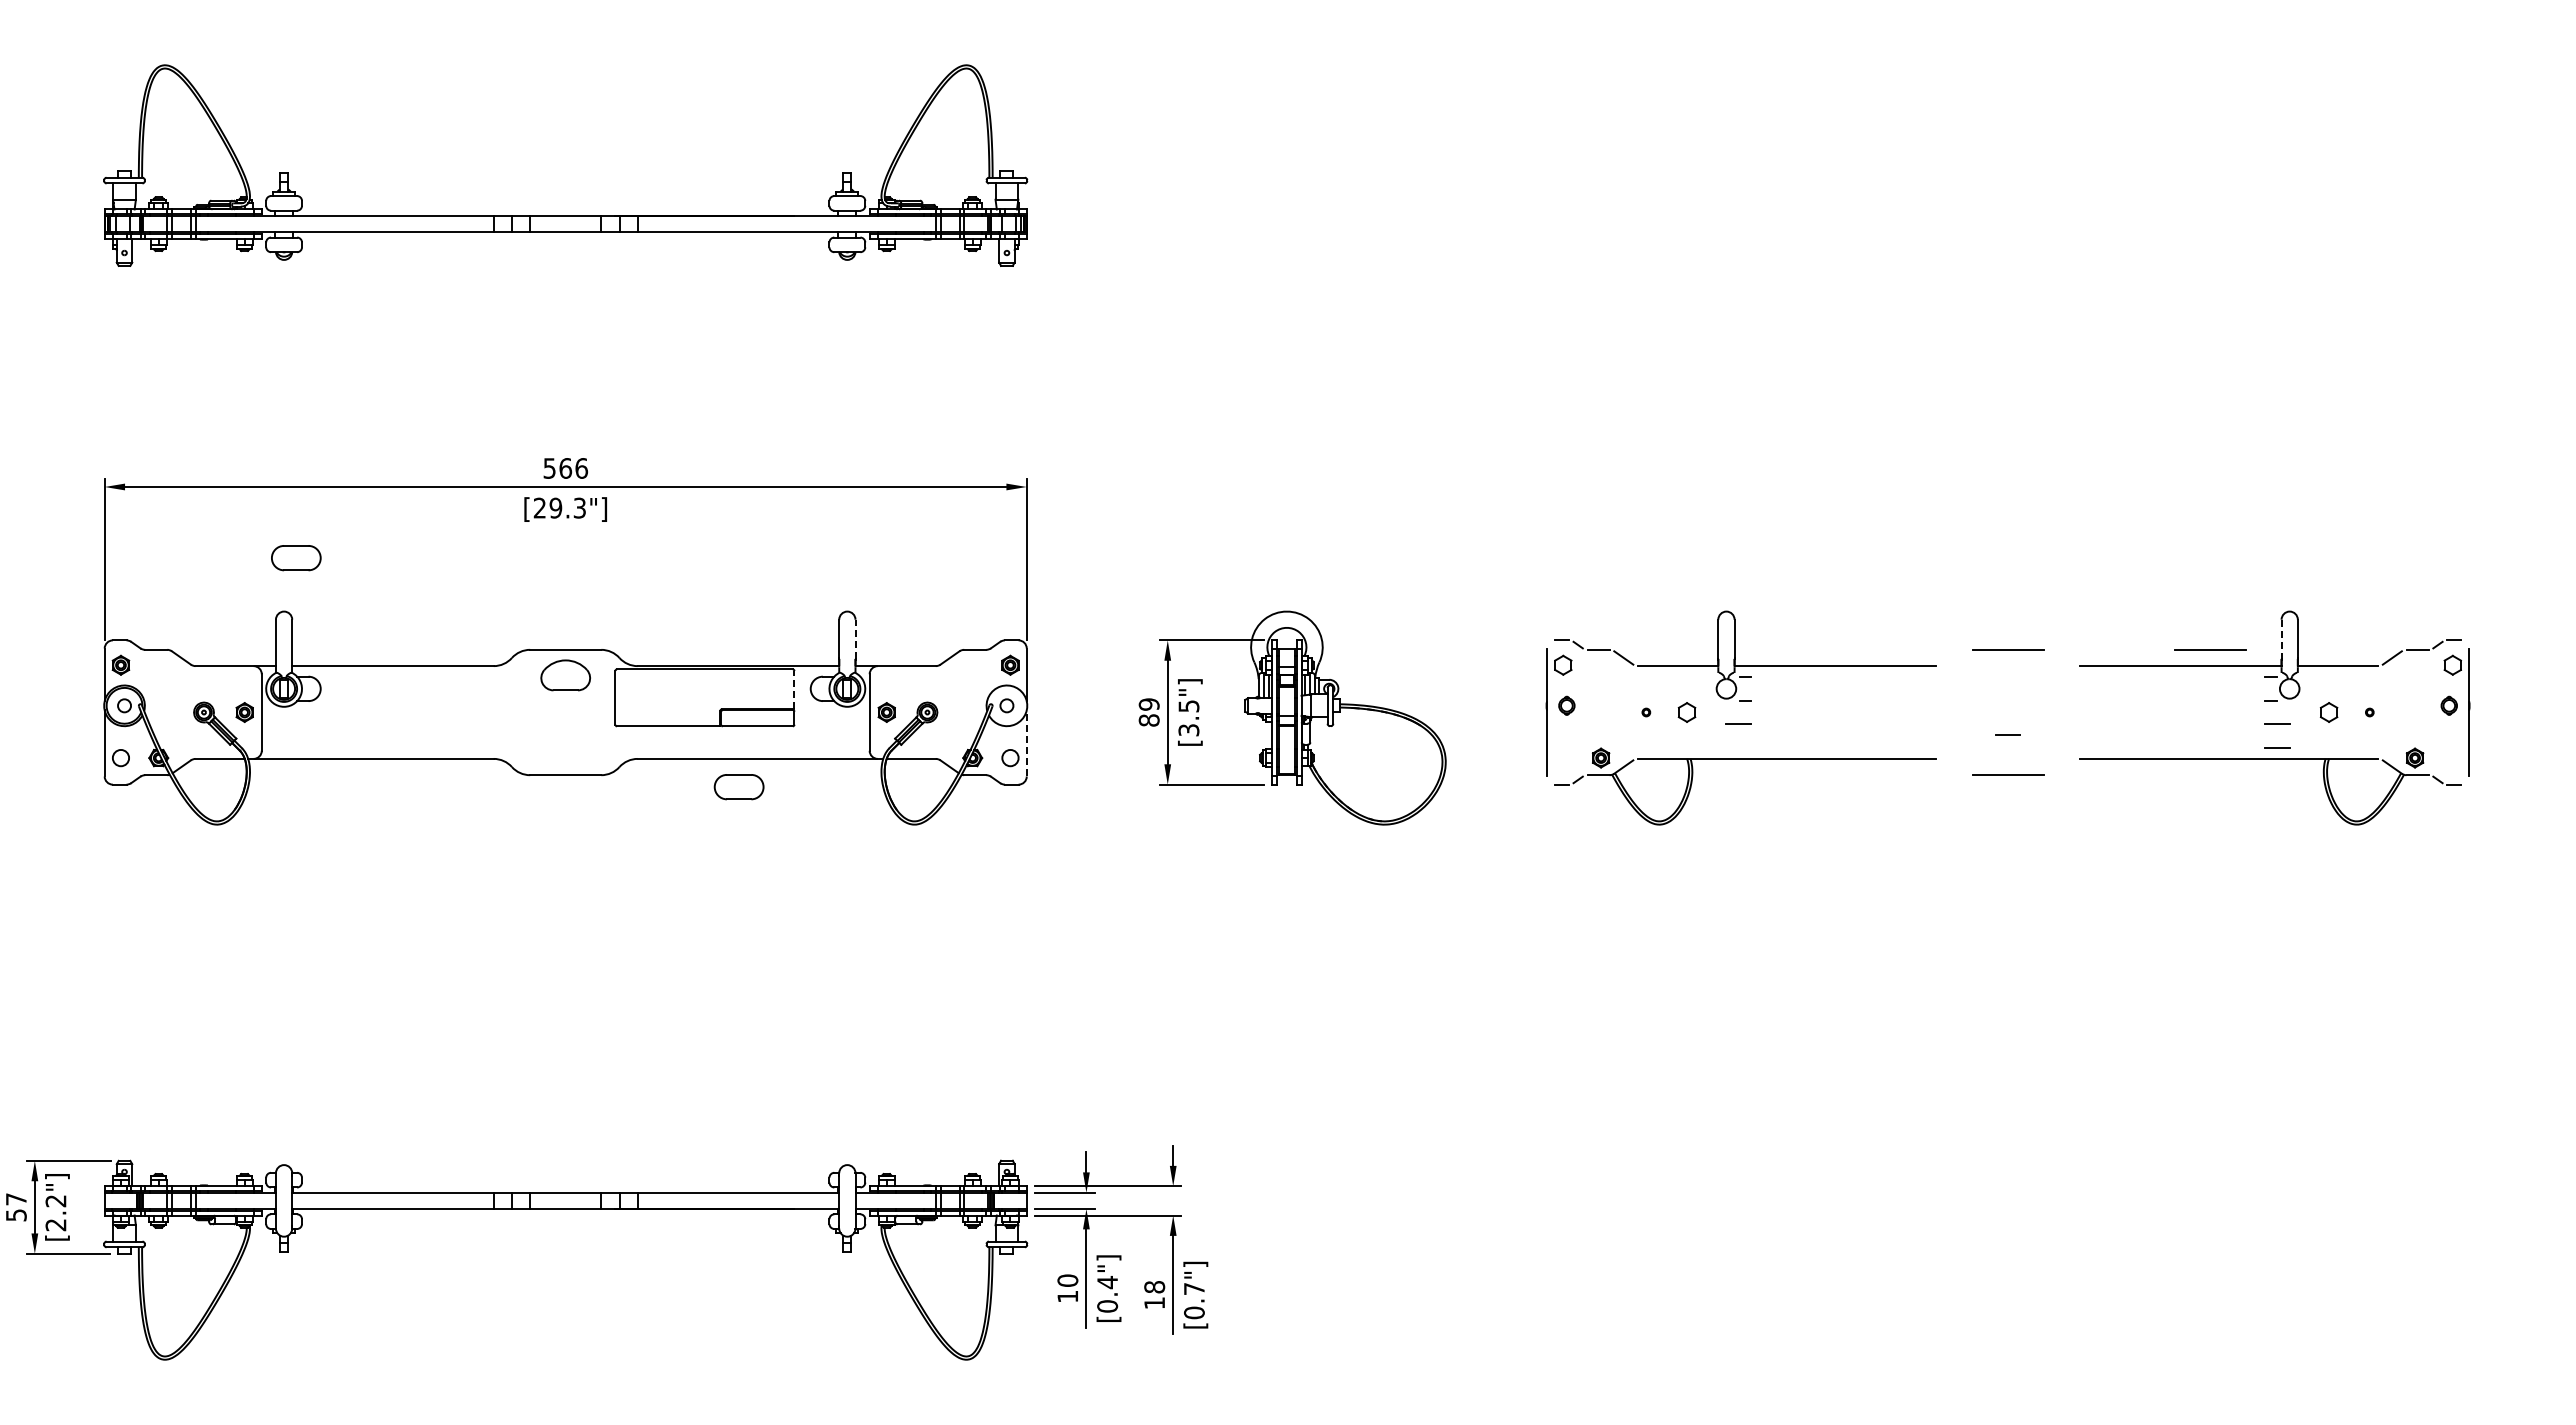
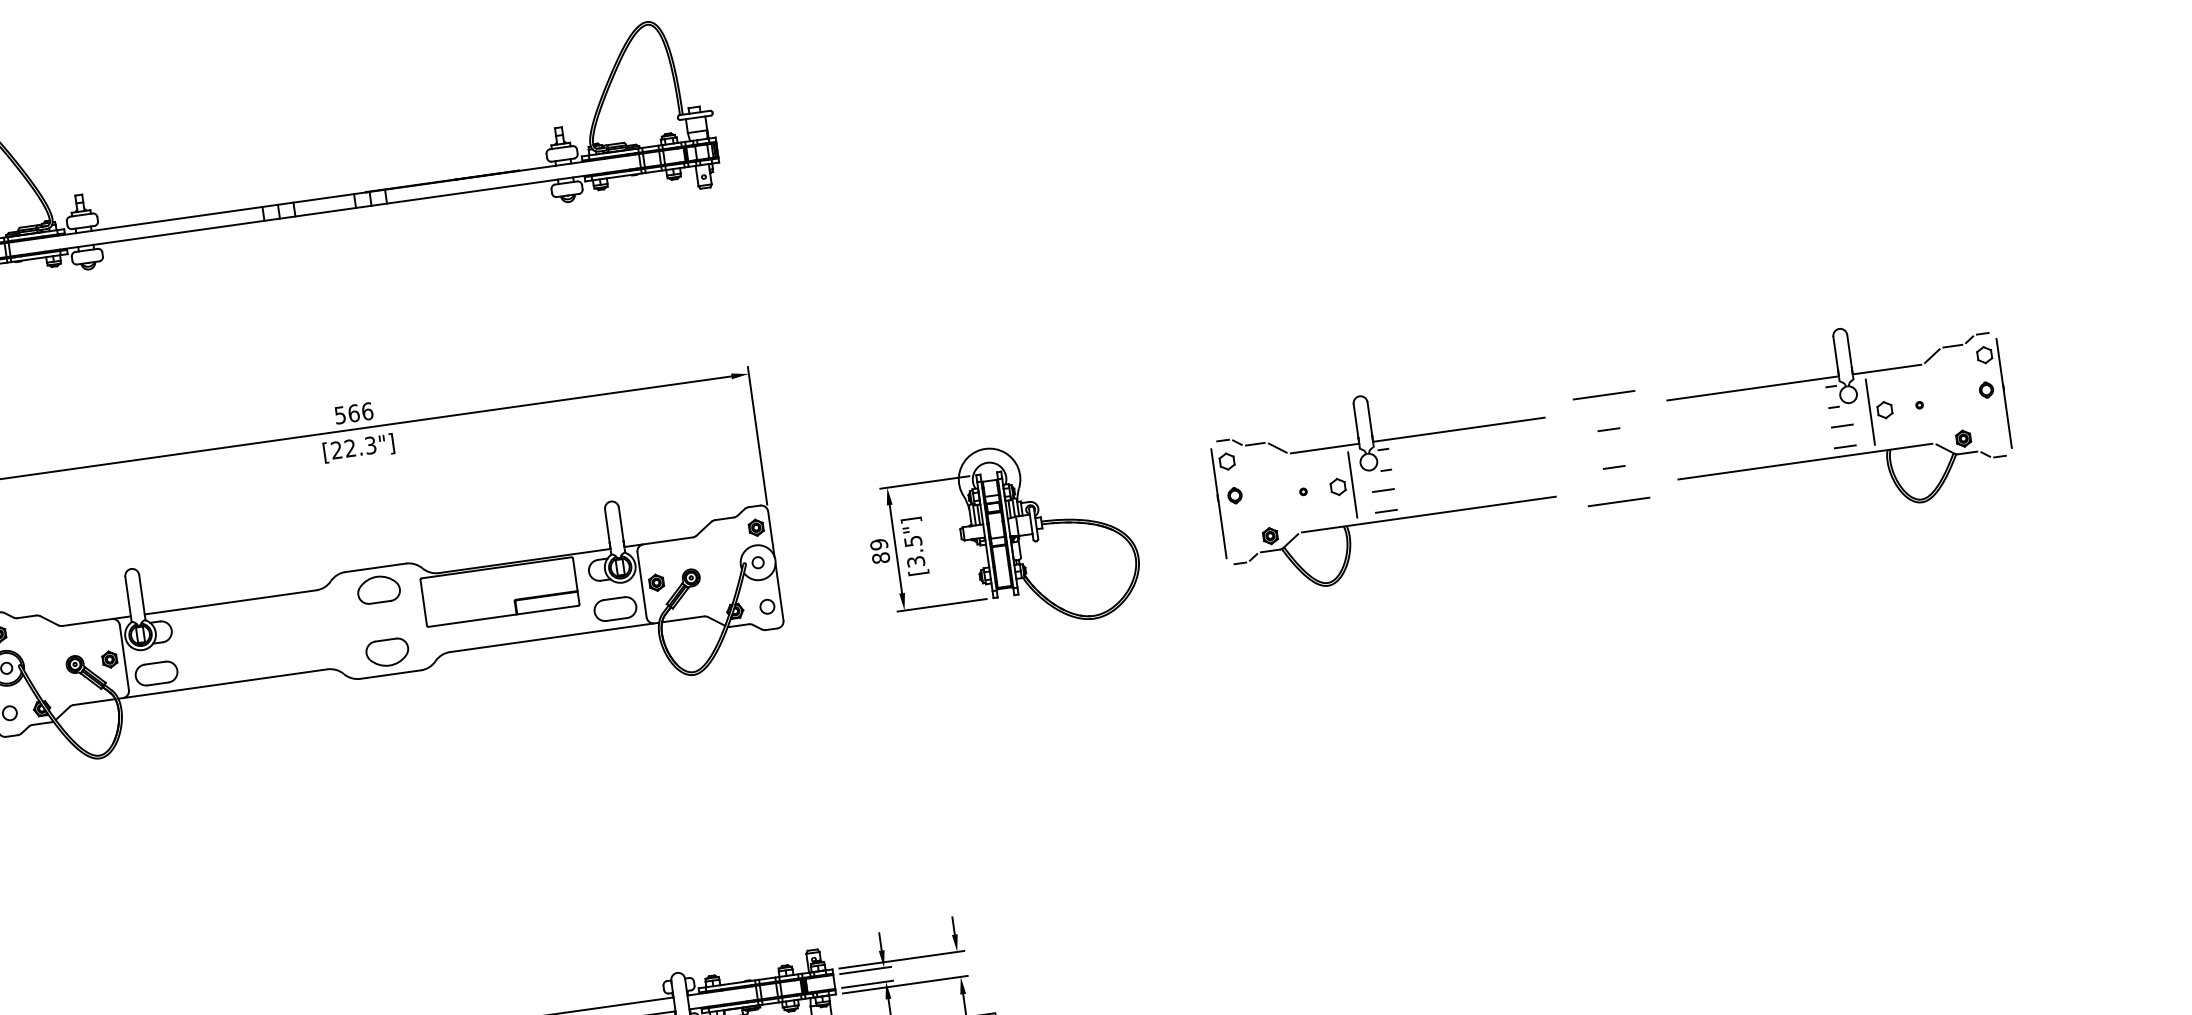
text: (555, 507) -> (349, 447), [29.3"] -> [22.3"]
part: (296, 558) -> (156, 673), moved
line: (855, 639) -> (621, 524), dashed -> solid
line: (2281, 639) -> (1835, 353), dashed -> solid
line: (2210, 649) -> (1776, 370), removed
line: (794, 689) -> (575, 574), dashed -> solid
line: (2007, 690) -> (1608, 429), added
line: (1704, 712) -> (1353, 484), added
line: (2312, 712) -> (1870, 412), added
line: (1026, 742) -> (779, 591), dashed -> solid
line: (1738, 748) -> (1386, 511), added
part: (565, 749) -> (387, 652), added
part: (738, 787) -> (614, 609), moved

